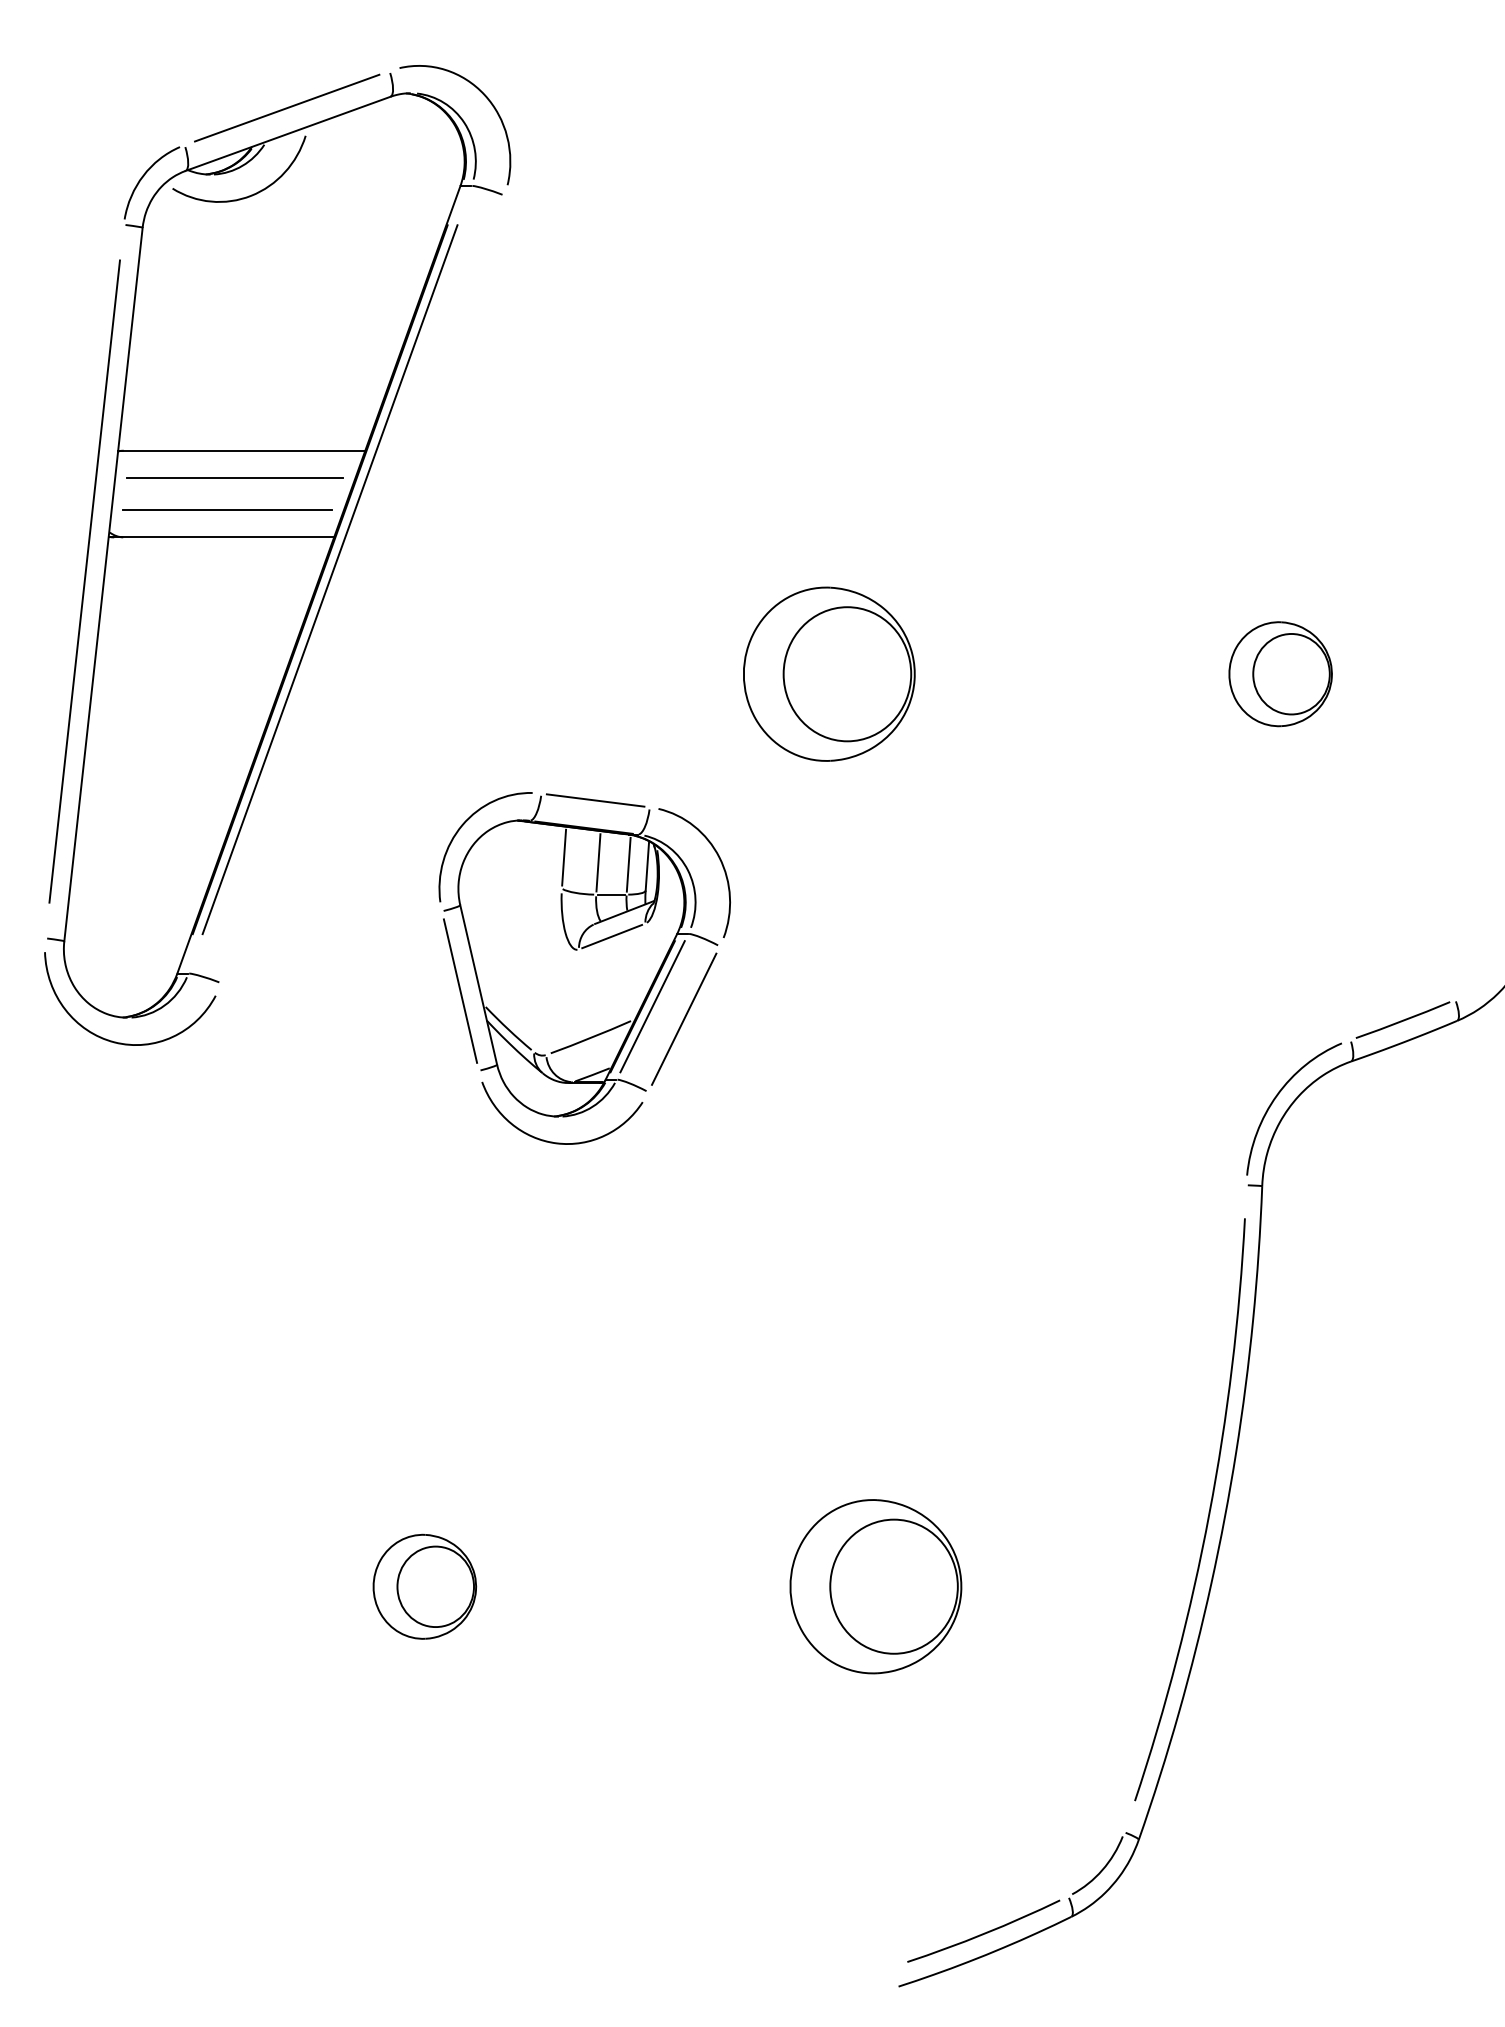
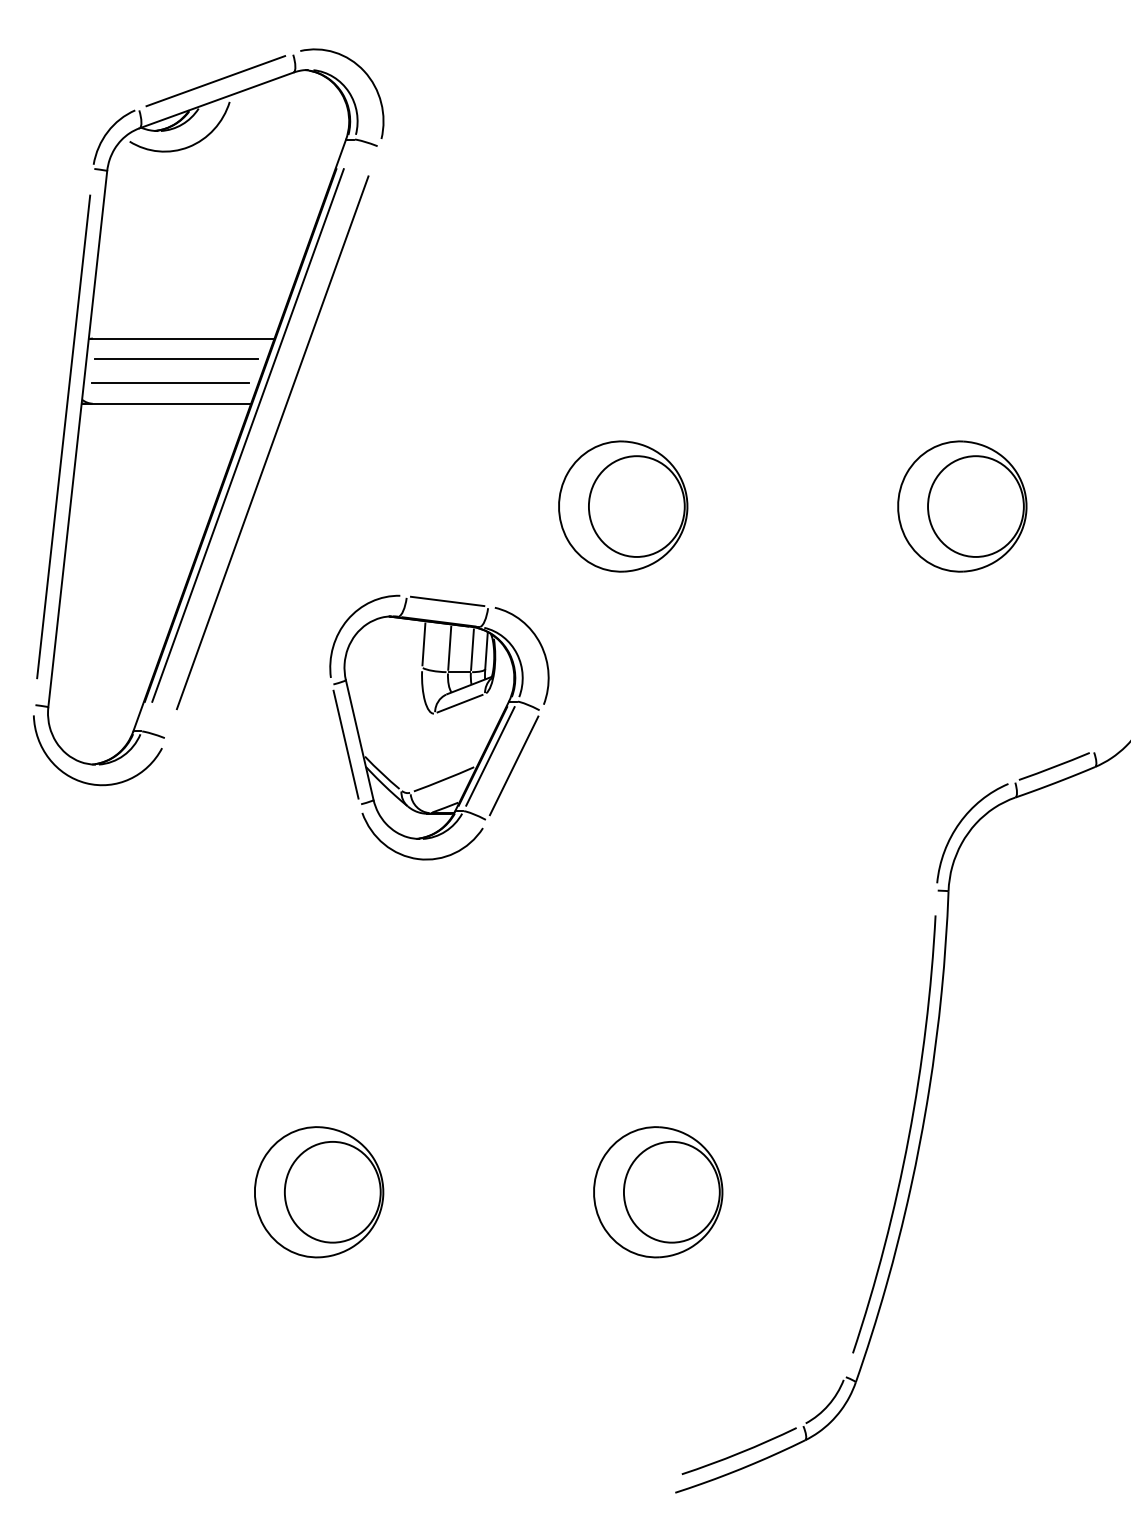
line: (362, 589) -> (272, 442), added
part: (1280, 674) -> (962, 506), size x1.67
part: (425, 1587) -> (319, 1192), size x1.67

